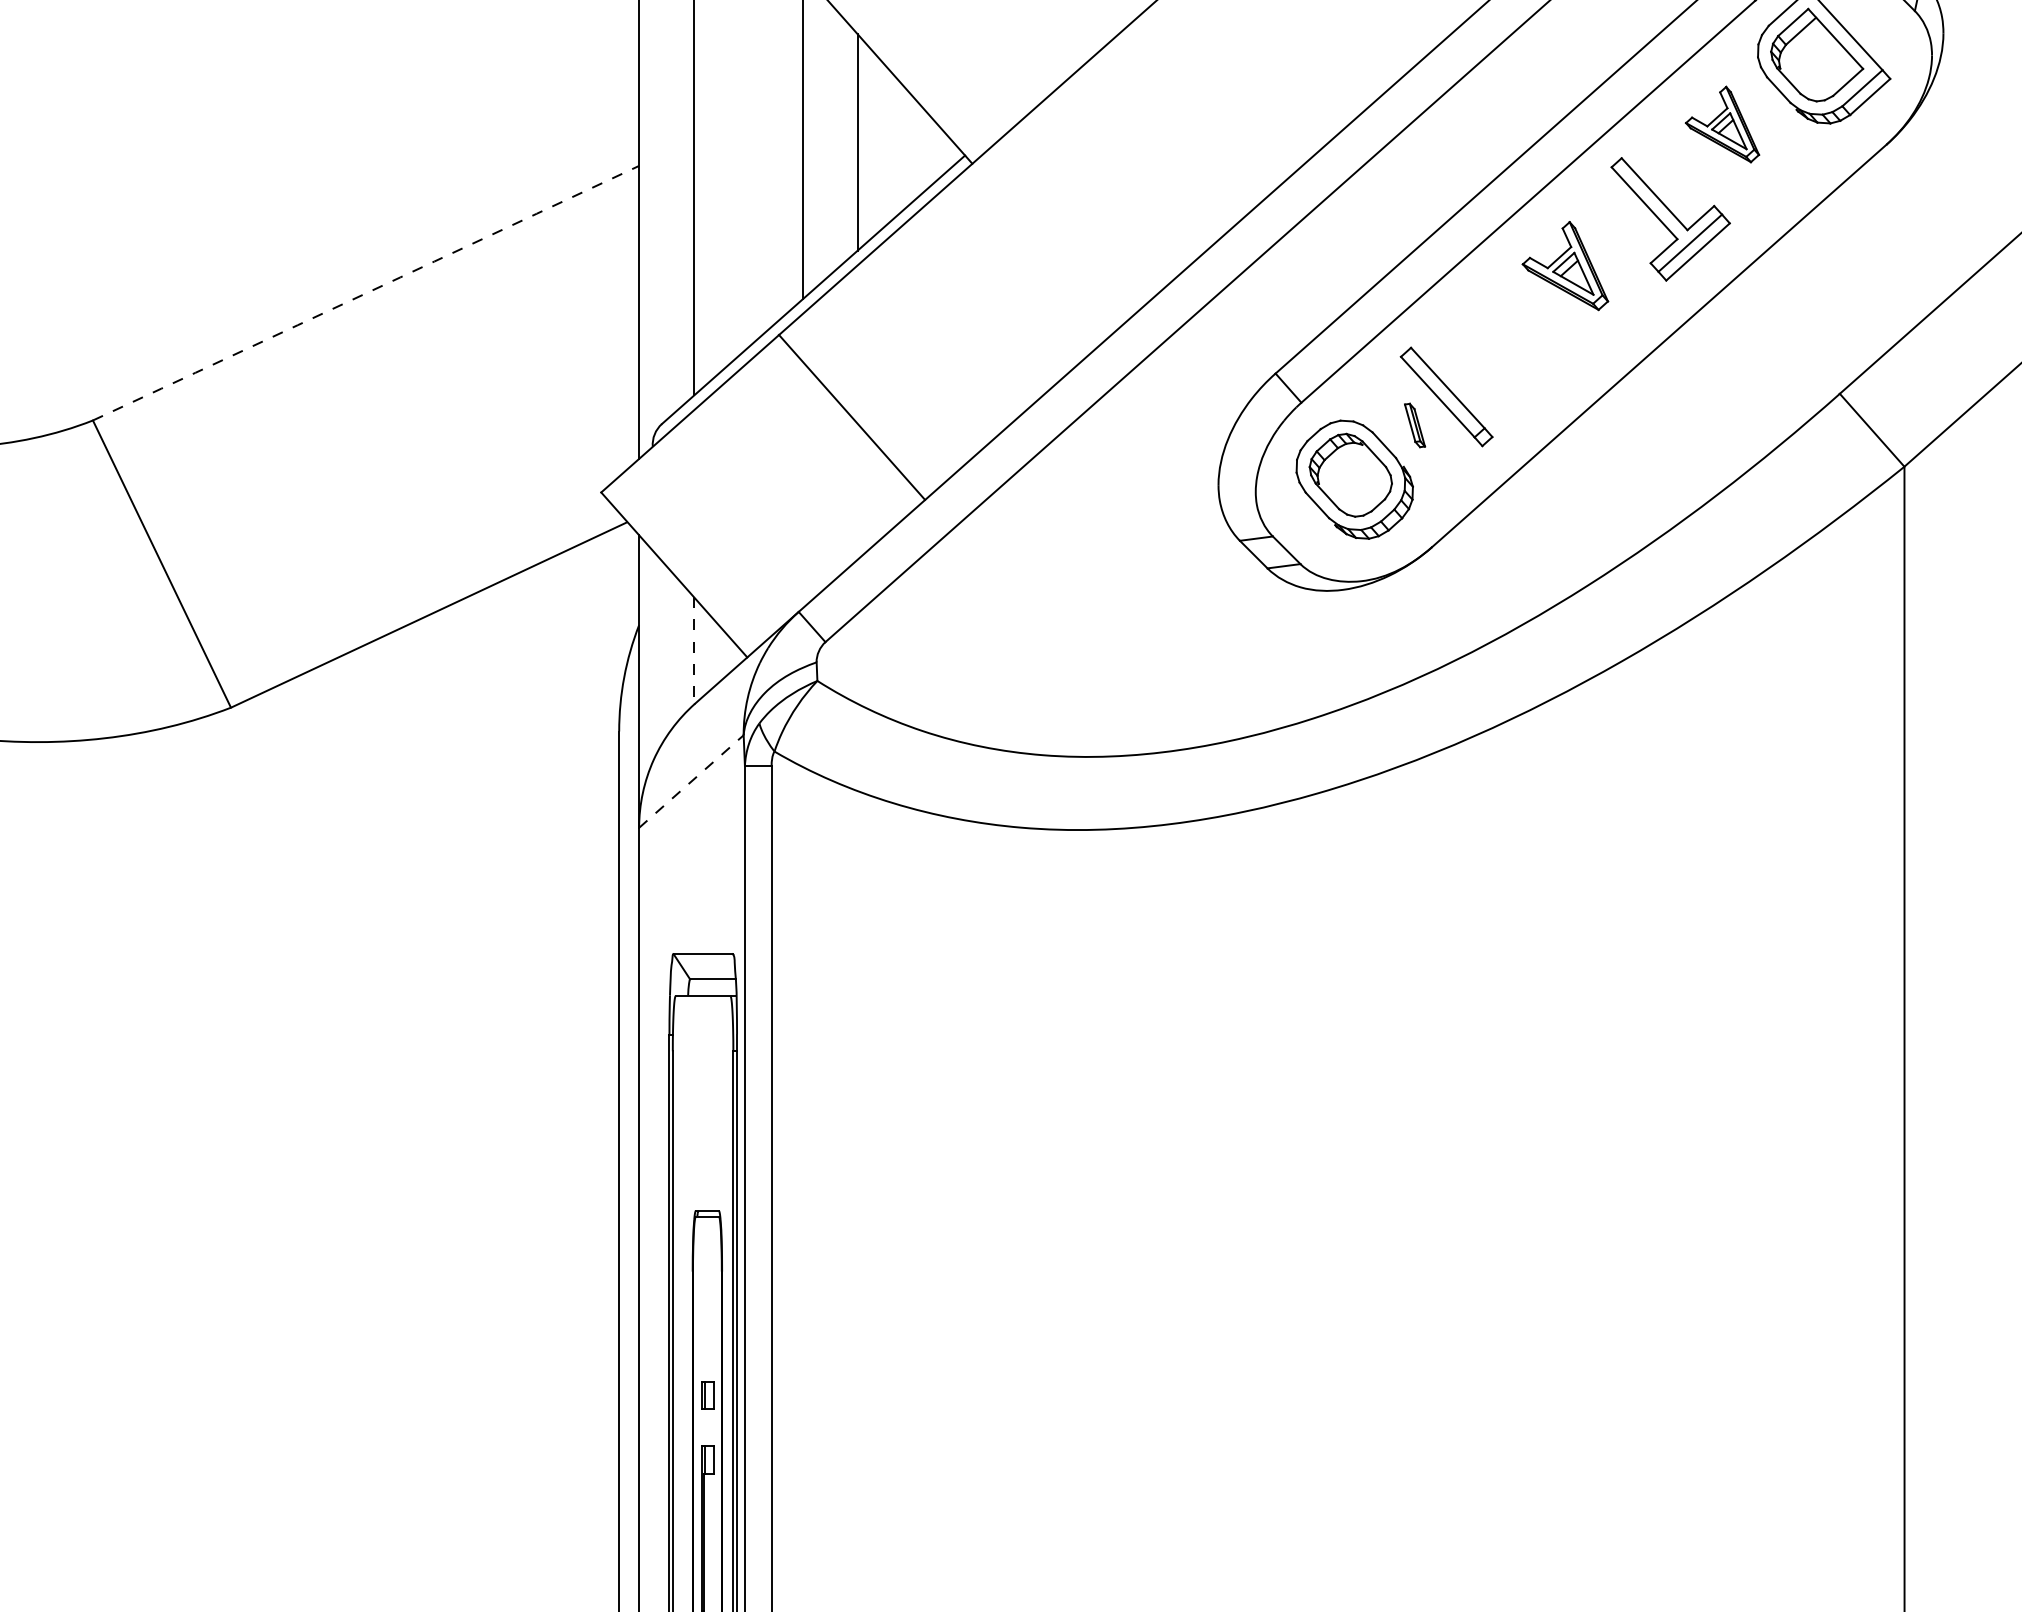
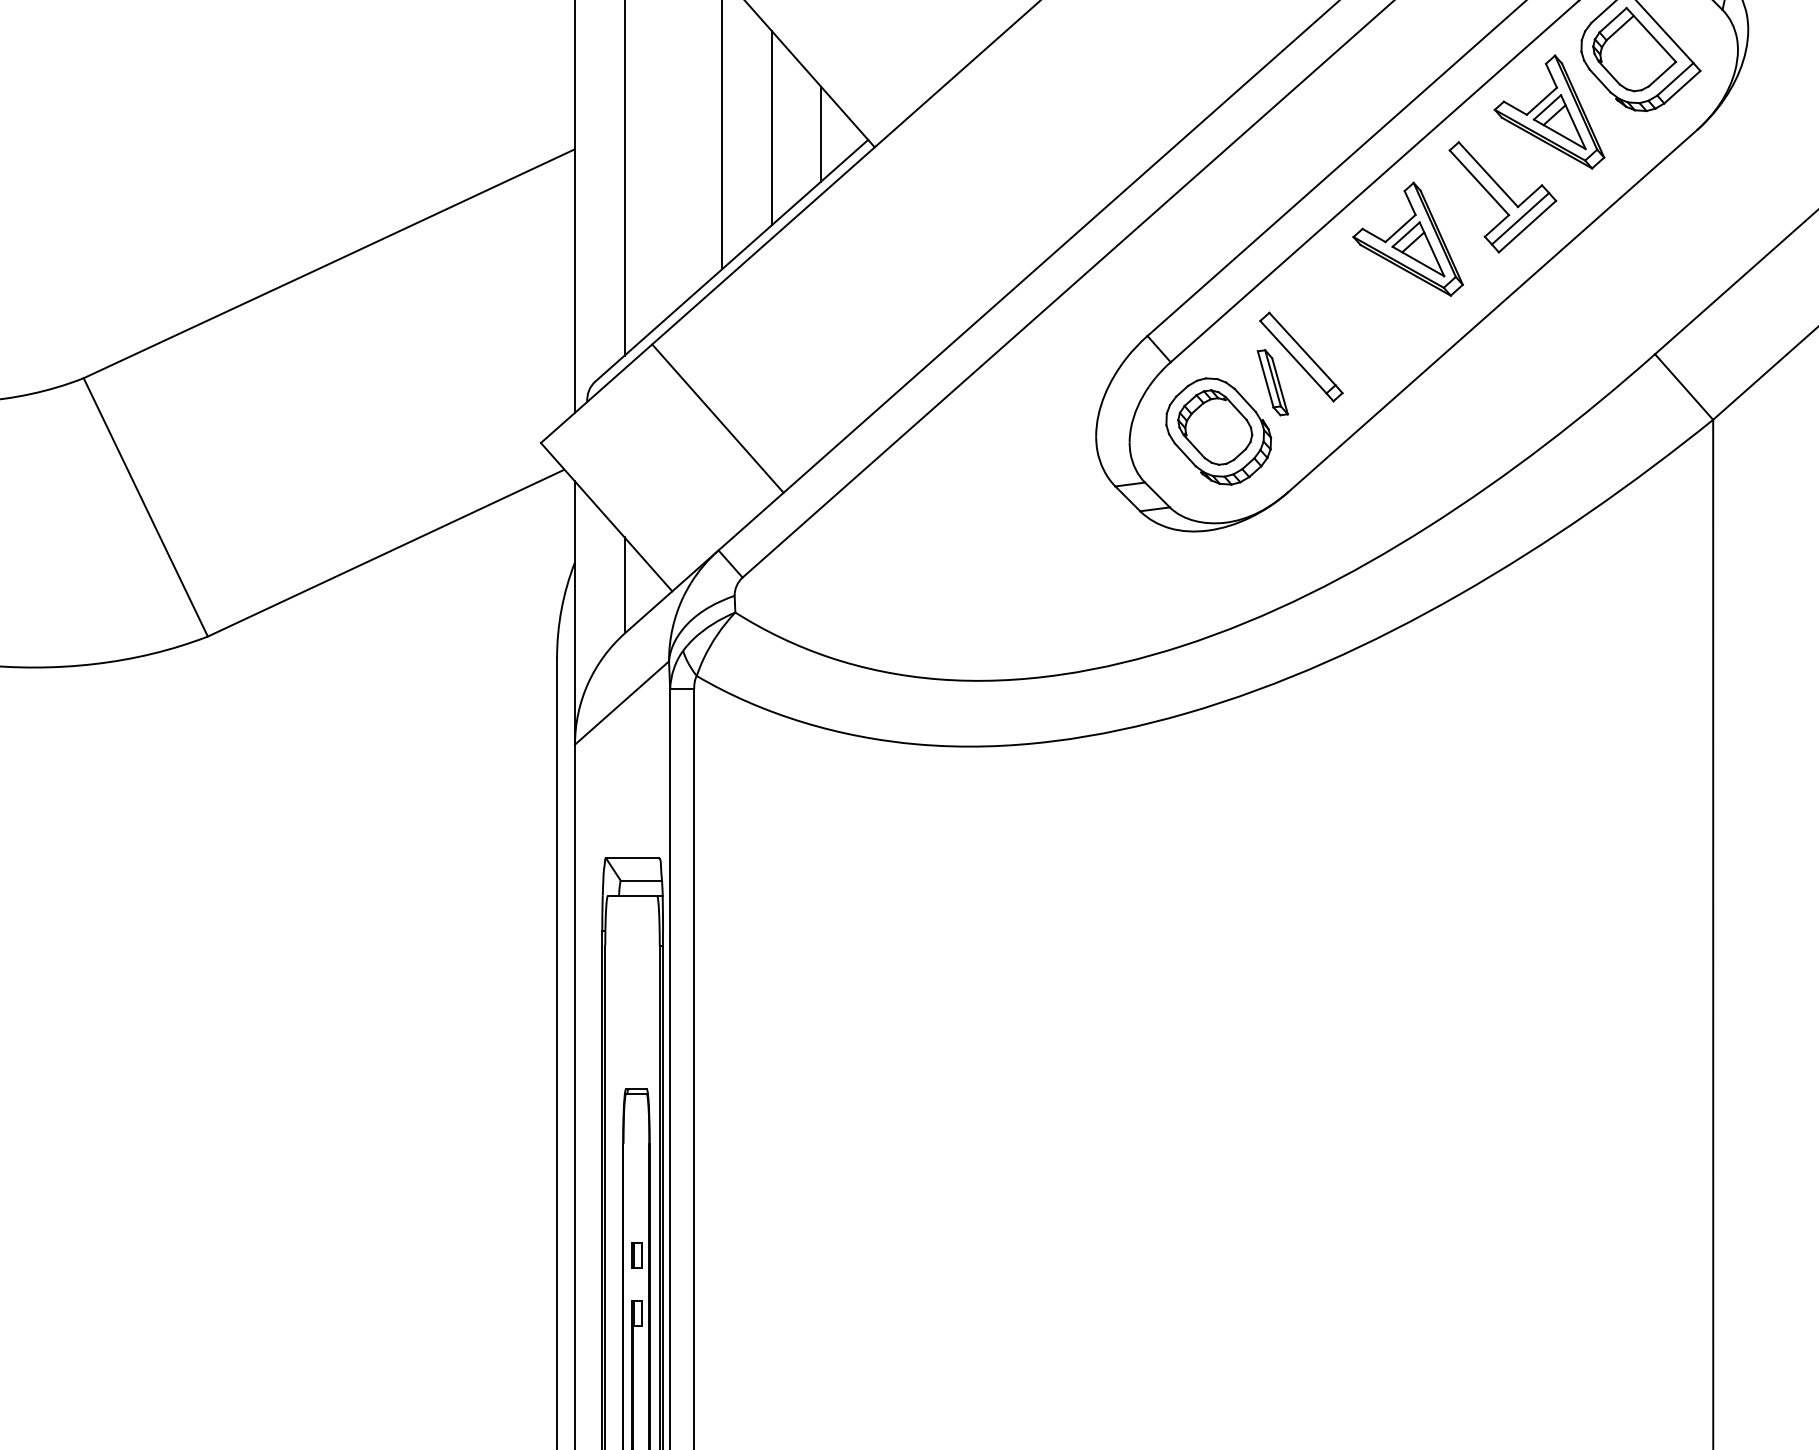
part: (1722, 124) -> (1549, 111), size x1.67
line: (912, 148) -> (820, 133), added
part: (1565, 265) -> (1408, 238), size x1.43
arc: (366, 293) -> (329, 264), dashed -> solid
line: (851, 416) -> (717, 417), moved
part: (1414, 425) -> (1272, 382), size x1.67
line: (694, 651) -> (624, 586), dashed -> solid
line: (691, 781) -> (622, 702), dashed -> solid

